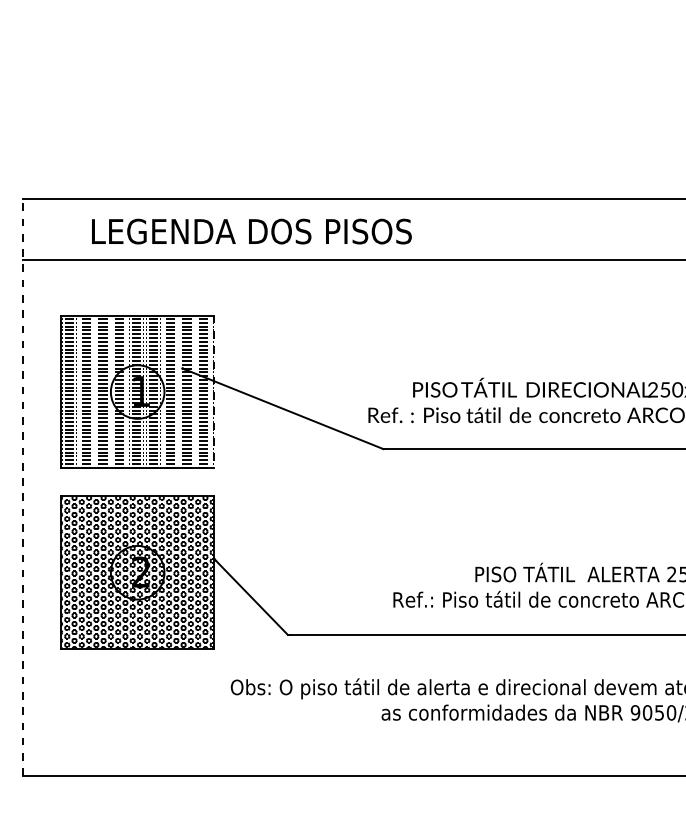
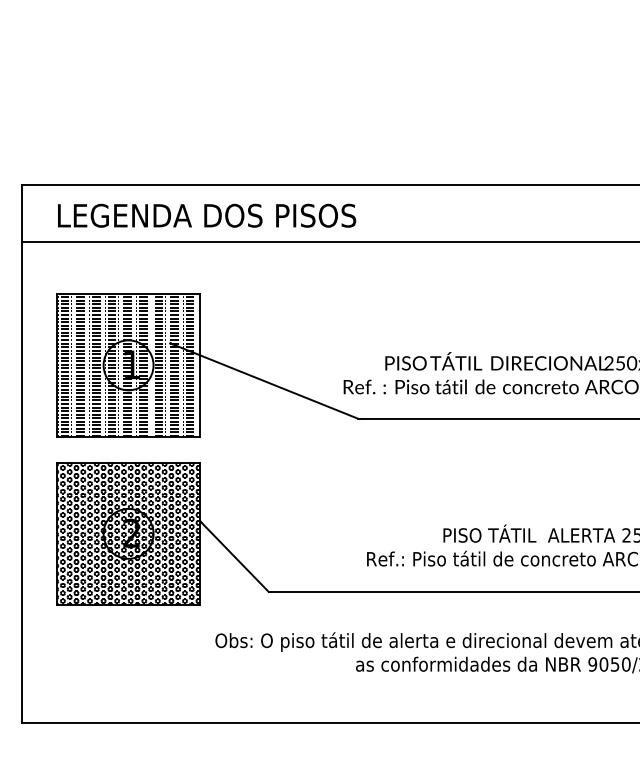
text: (252, 231) -> (207, 215), moved
line: (213, 392) -> (199, 365), dashed -> solid
line: (22, 487) -> (21, 454), dashed -> solid

